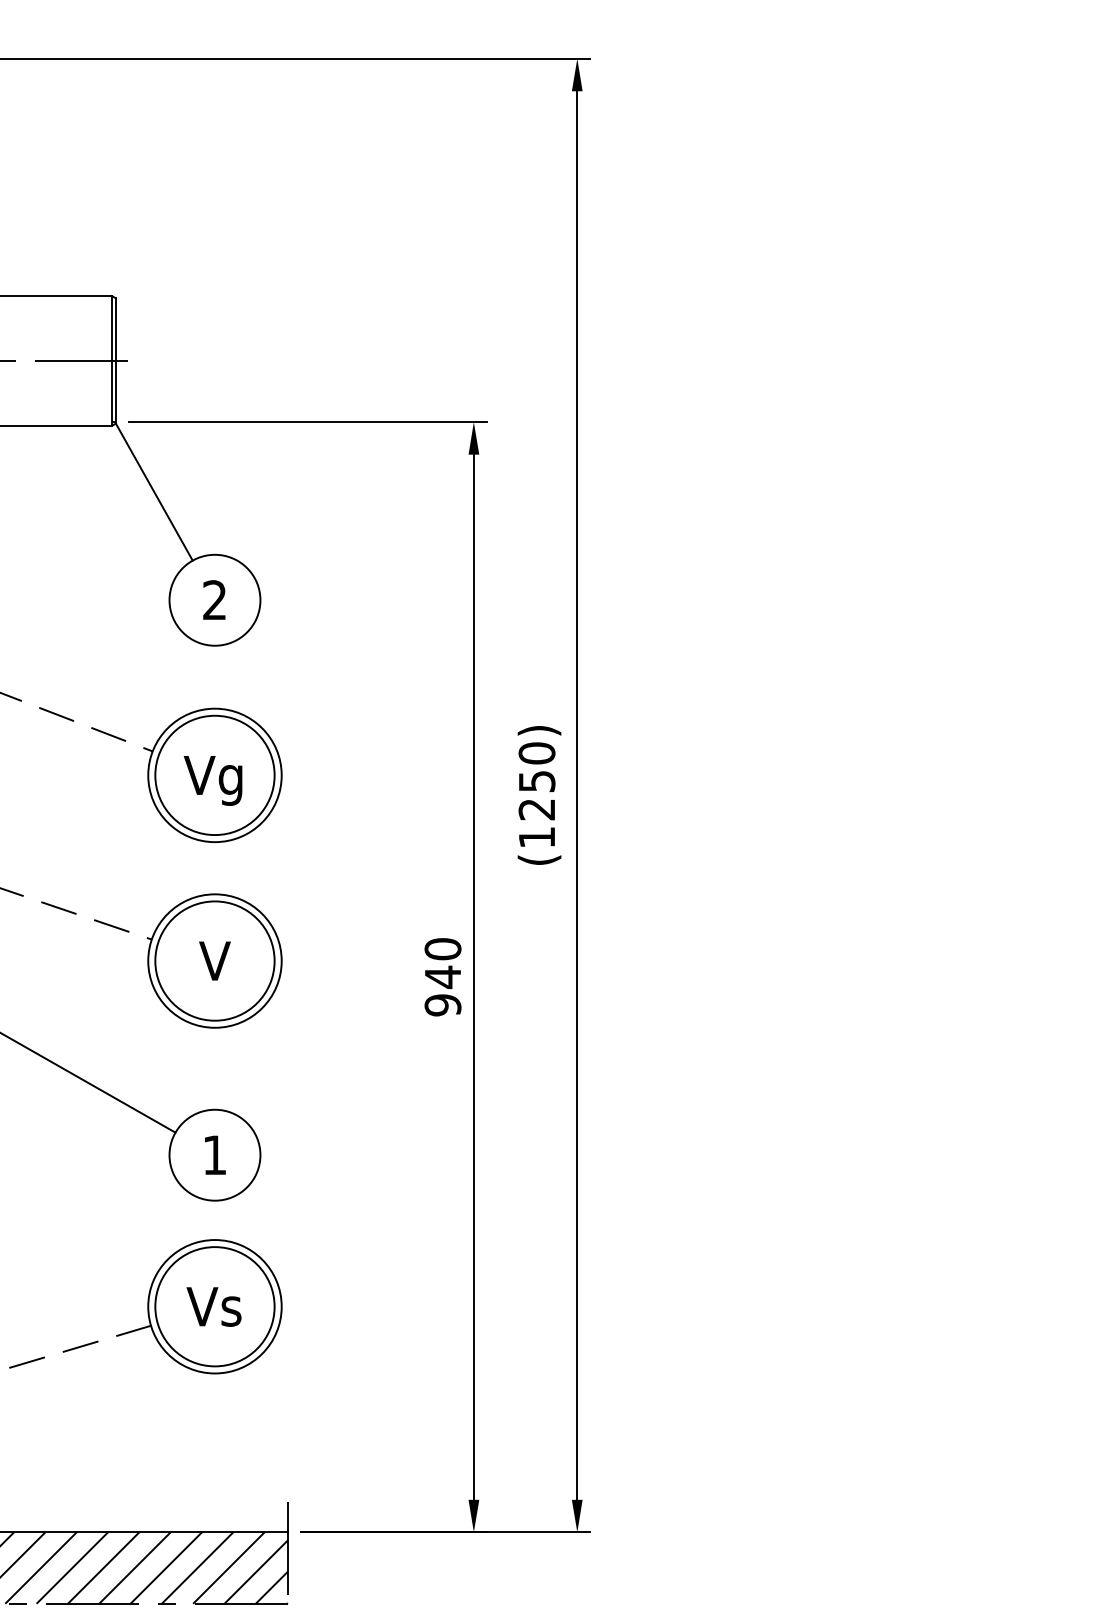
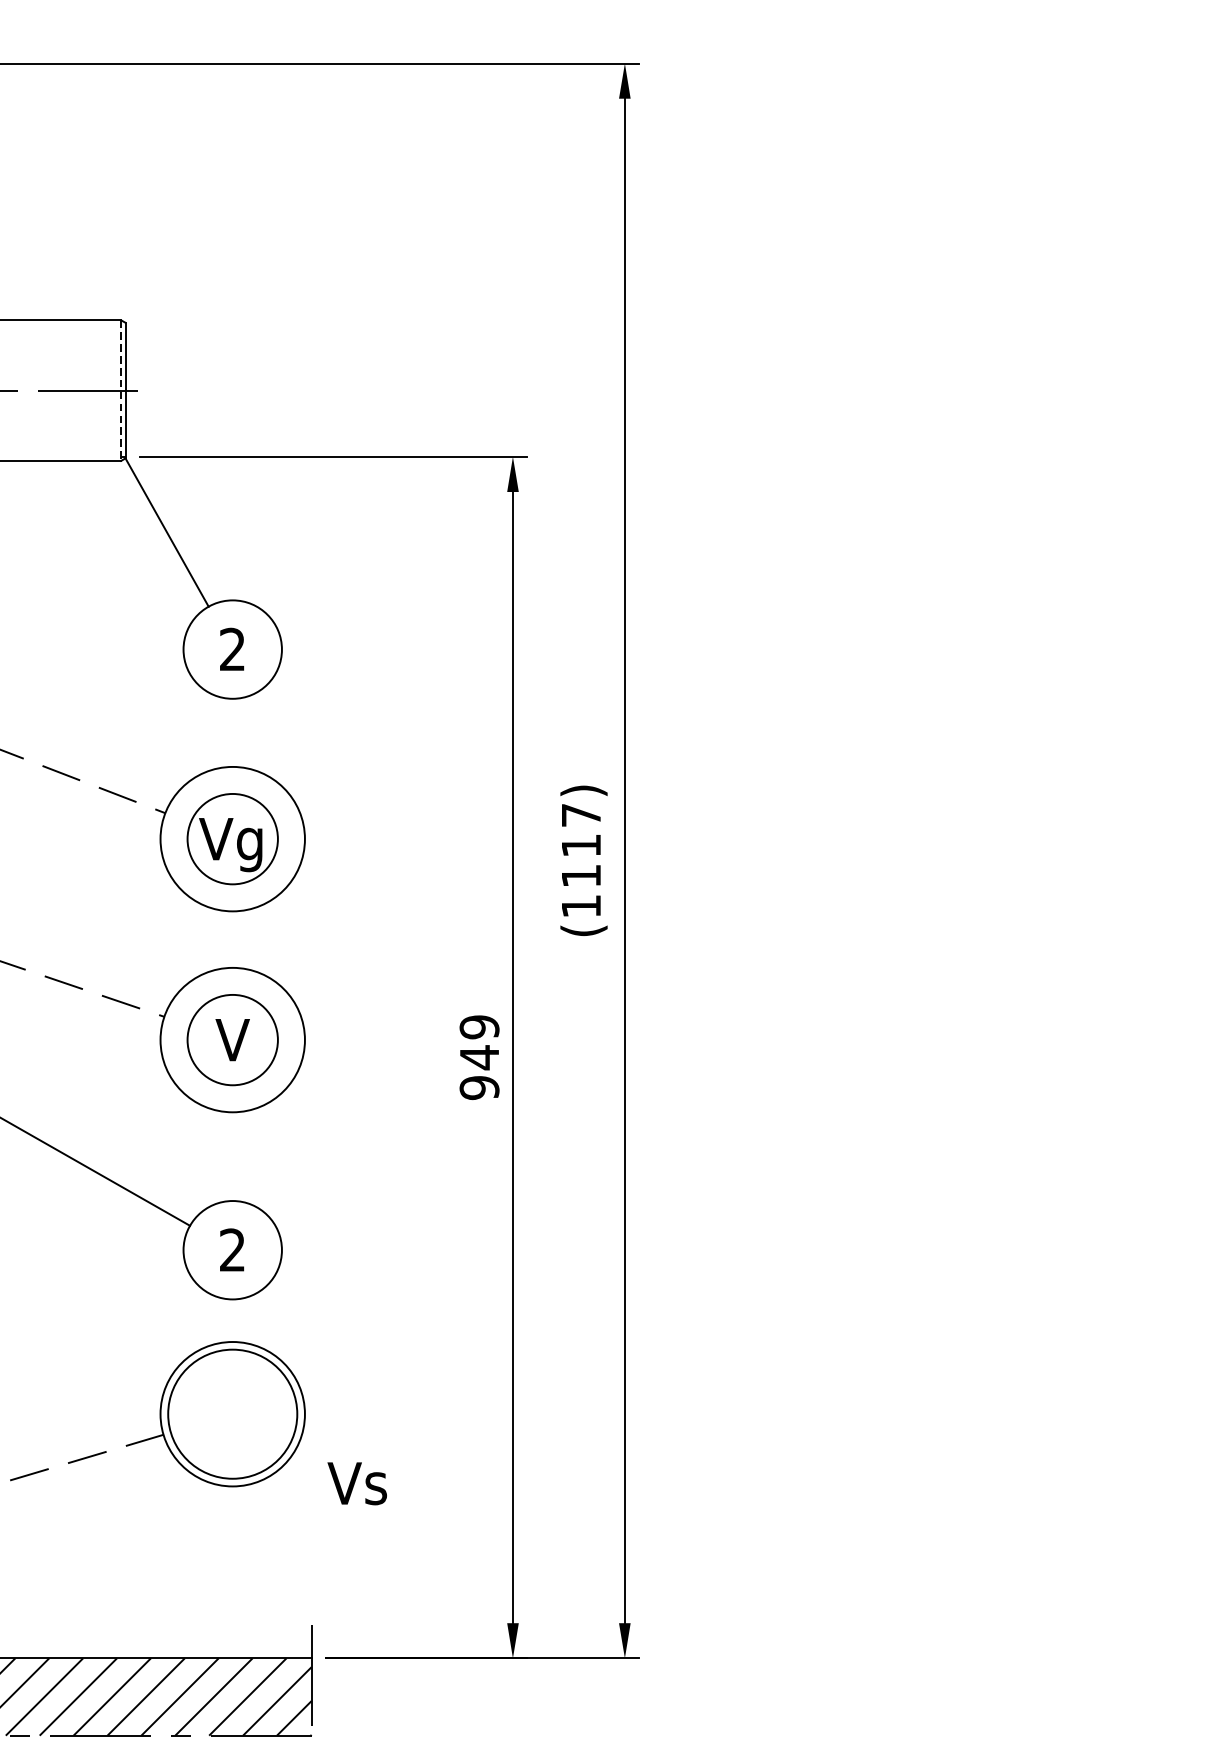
line: (111, 361) -> (120, 391), solid -> dashed
circle: (214, 775) -> (232, 839), size x0.7
text: (536, 781) -> (580, 845), (1250) -> (1117)
text: (442, 949) -> (478, 1027), 940 -> 949
circle: (214, 960) -> (232, 1039), size x0.7
text: (214, 1154) -> (232, 1249), 1 -> 2
text: (213, 1306) -> (356, 1483), moved

